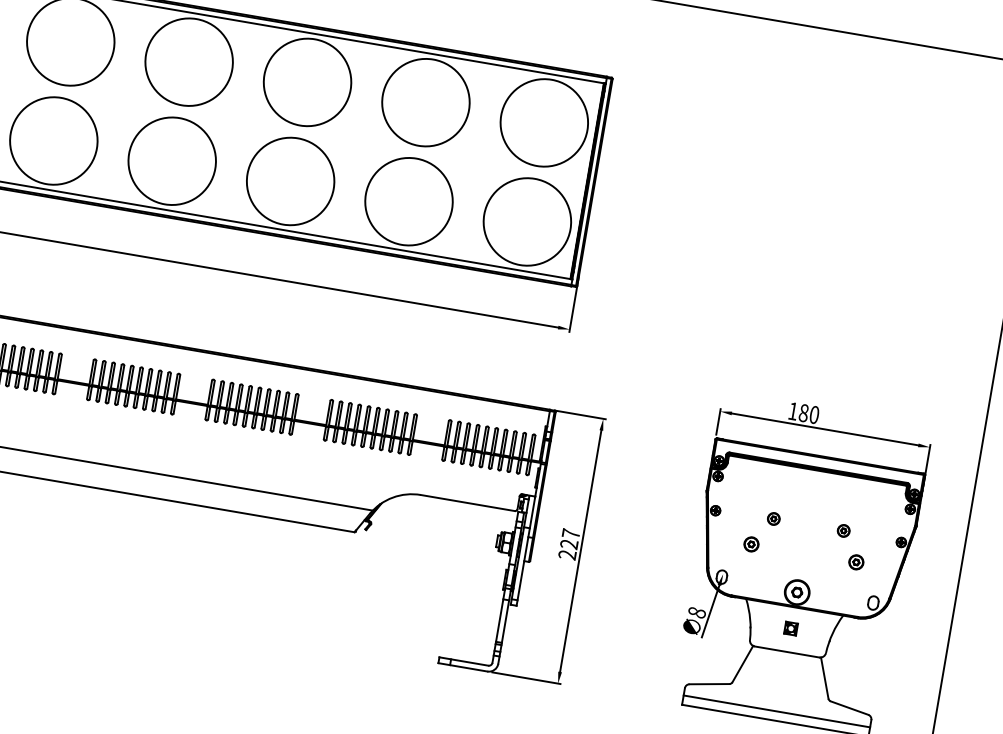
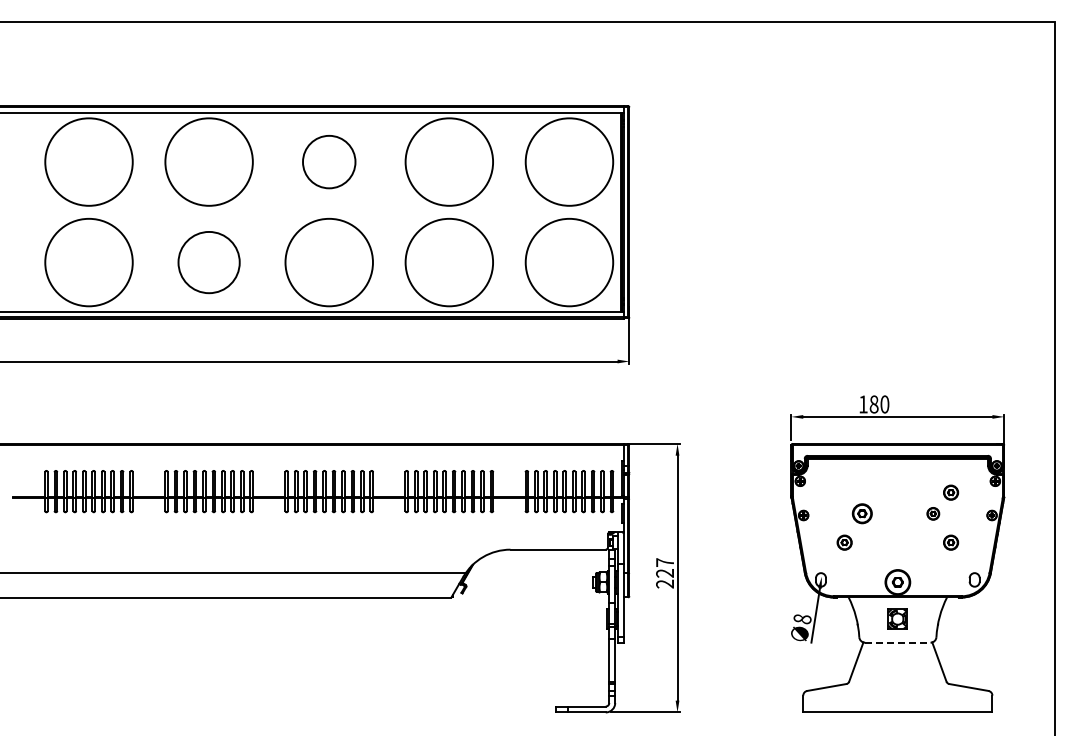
circle: (306, 81) -> (328, 161), size x0.6
circle: (171, 161) -> (208, 262), size x0.7
part: (865, 512) -> (951, 492), added
part: (773, 518) -> (862, 513), size x1.6
part: (790, 628) -> (897, 618), size x1.6
line: (786, 651) -> (897, 642), solid -> dashed
line: (776, 711) -> (897, 703), removed

